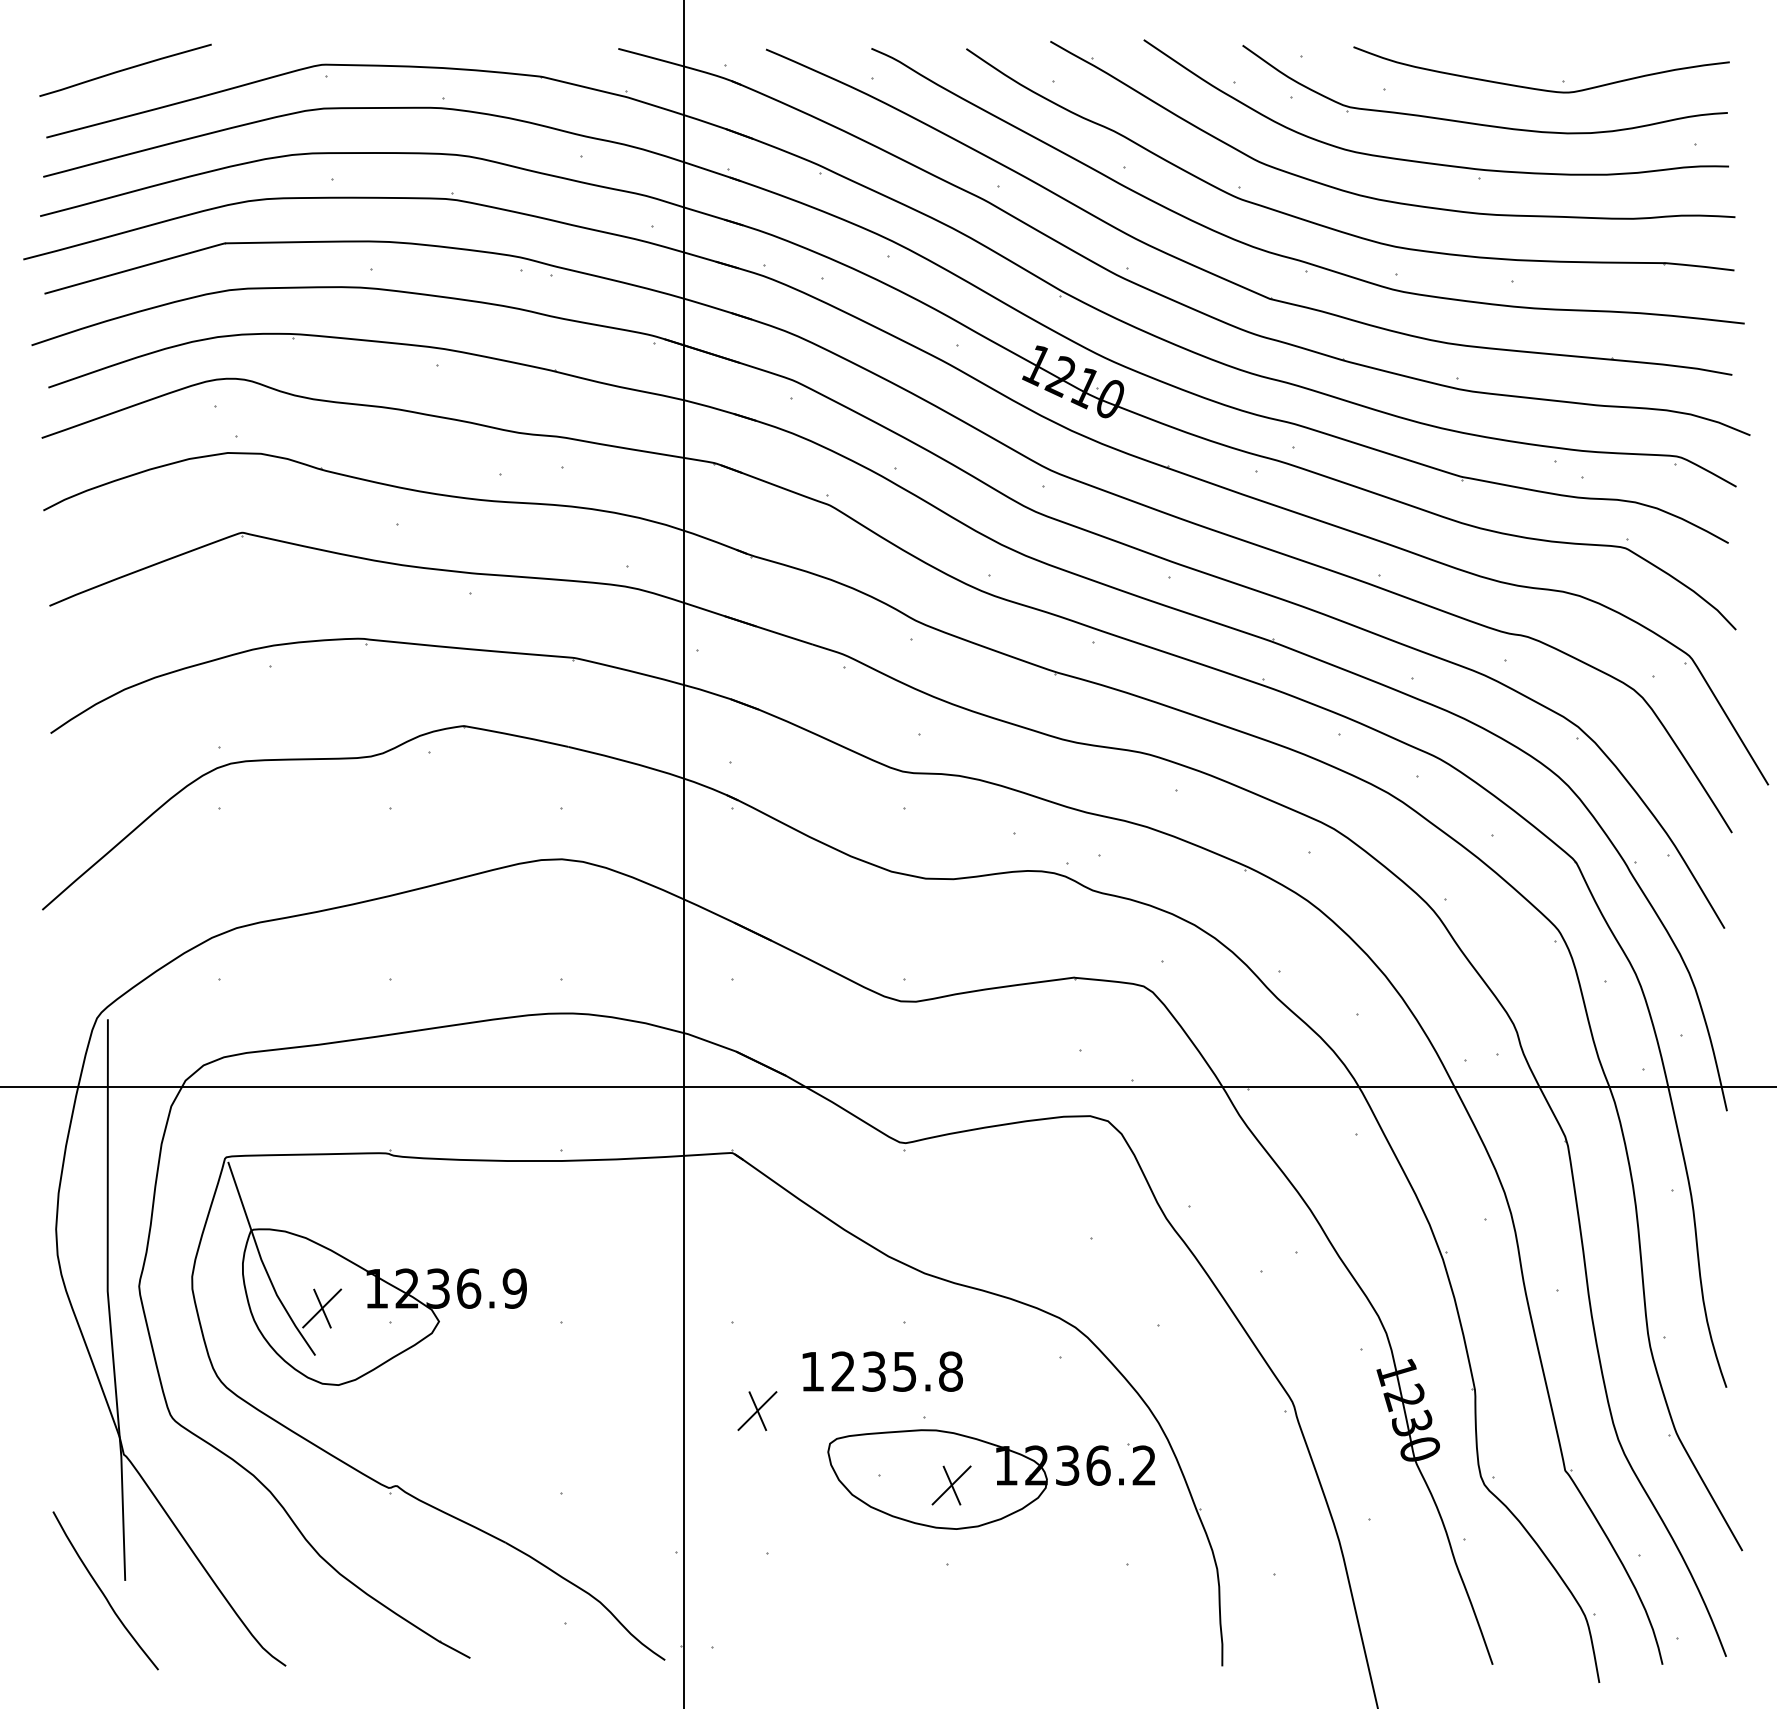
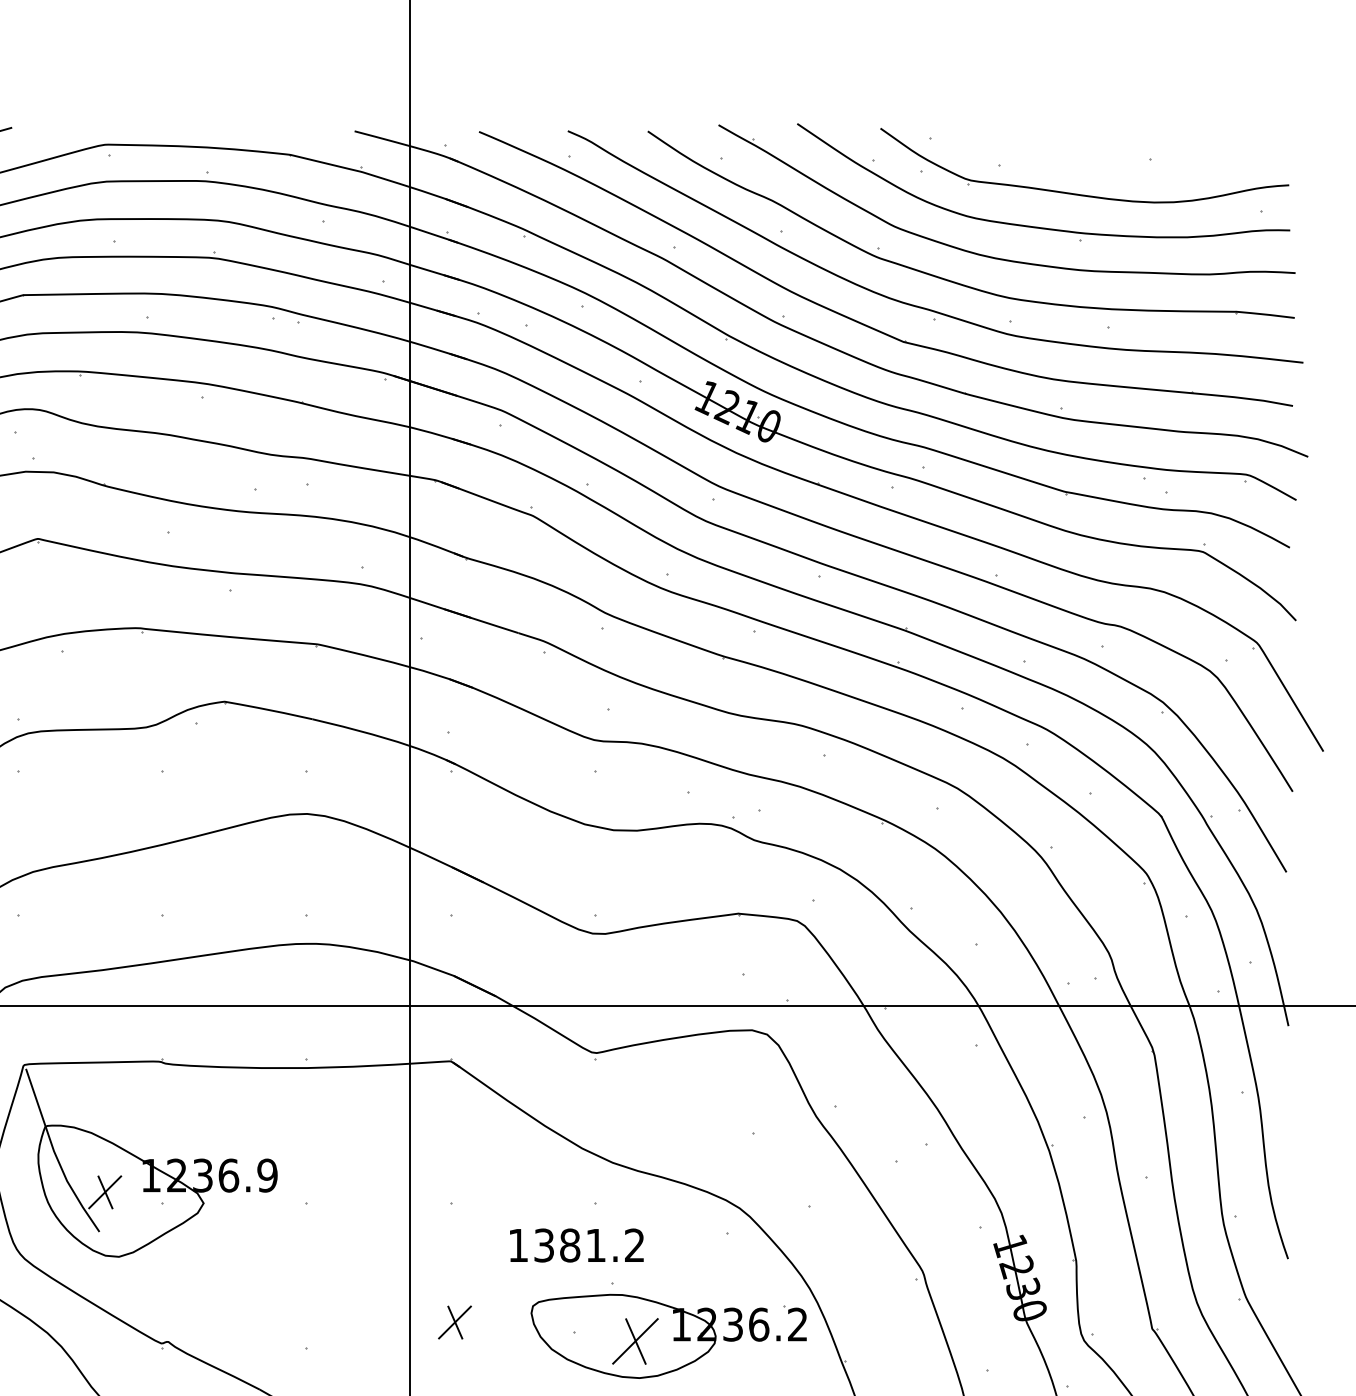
curve: (1539, 88) -> (1130, 164), removed
text: (896, 1371) -> (588, 1245), 1235.8 -> 1381.2
part: (757, 1410) -> (455, 1322), moved
part: (951, 1485) -> (635, 1341), size x1.4

